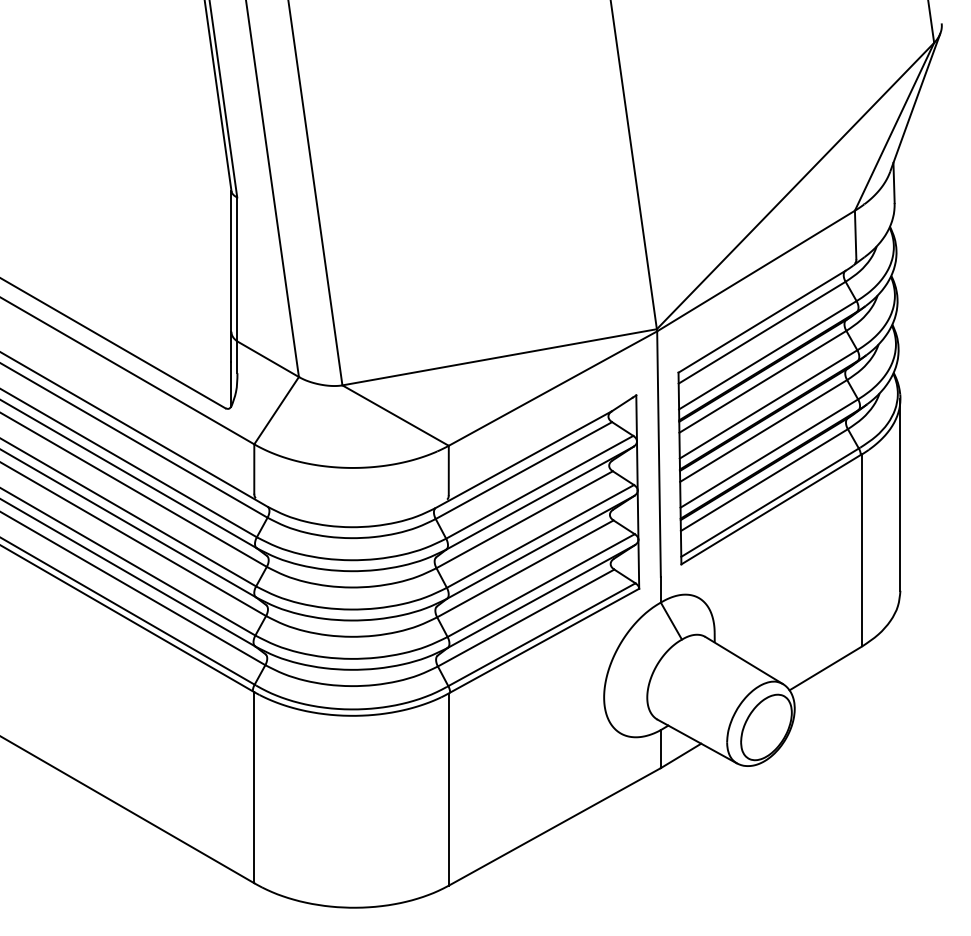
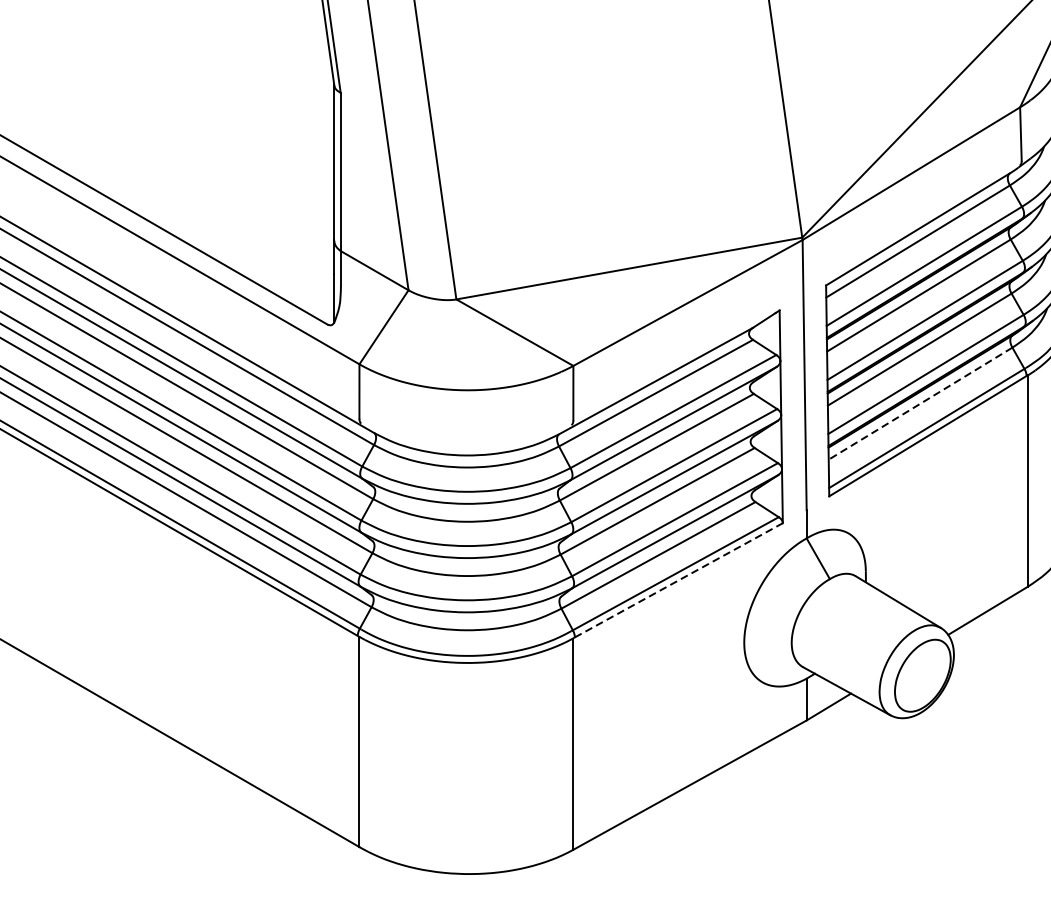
line: (764, 480) -> (920, 404), solid -> dashed
line: (544, 640) -> (678, 580), solid -> dashed

